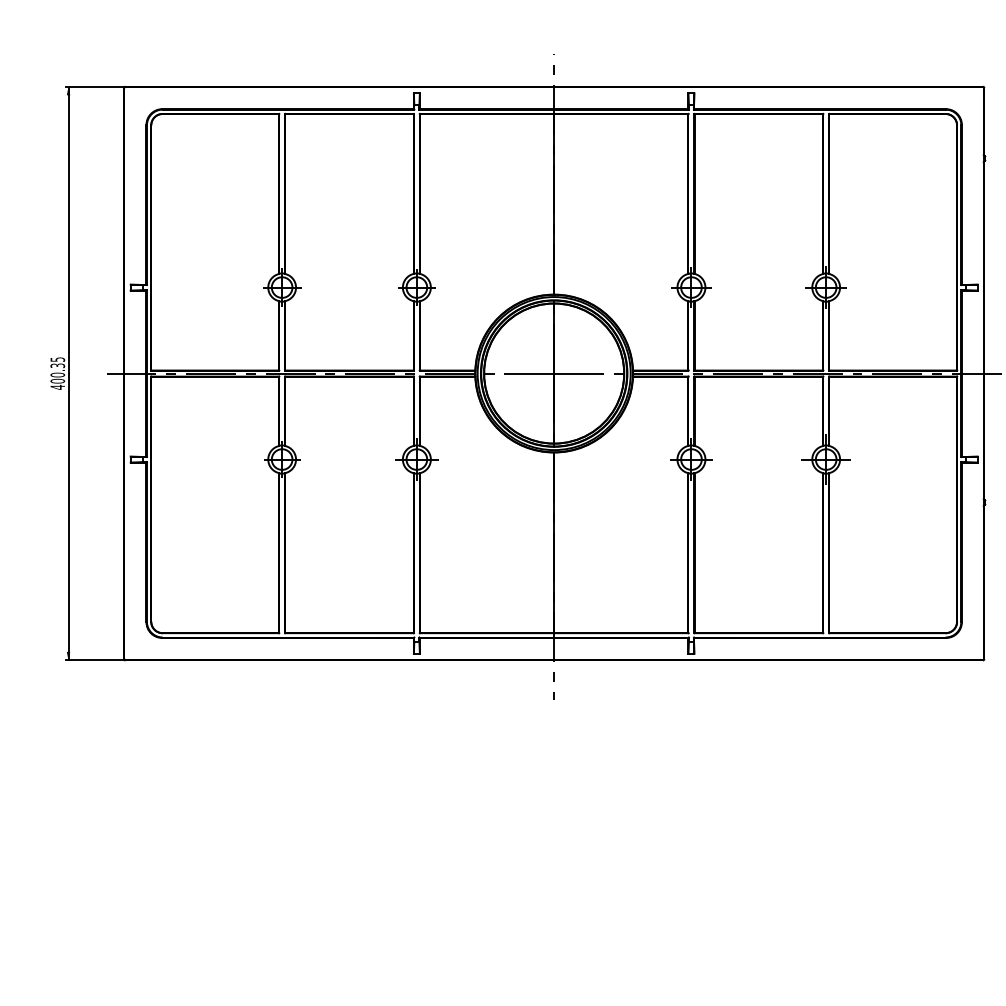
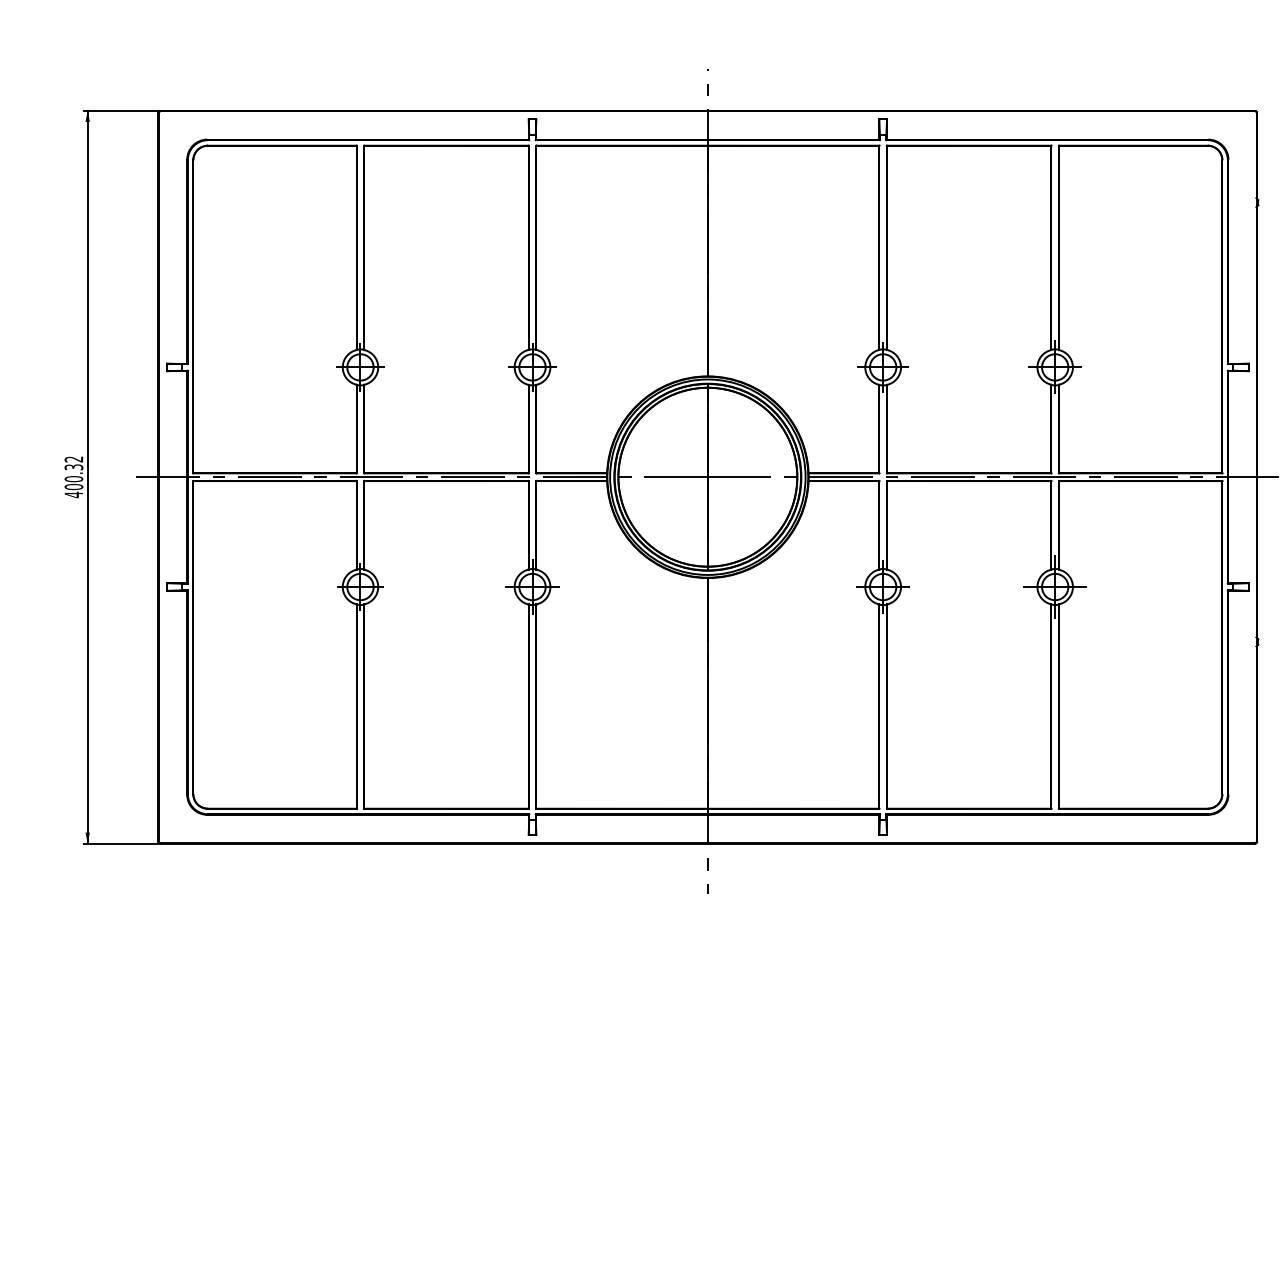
text: (57, 359) -> (73, 459), 400.35 -> 400.32

